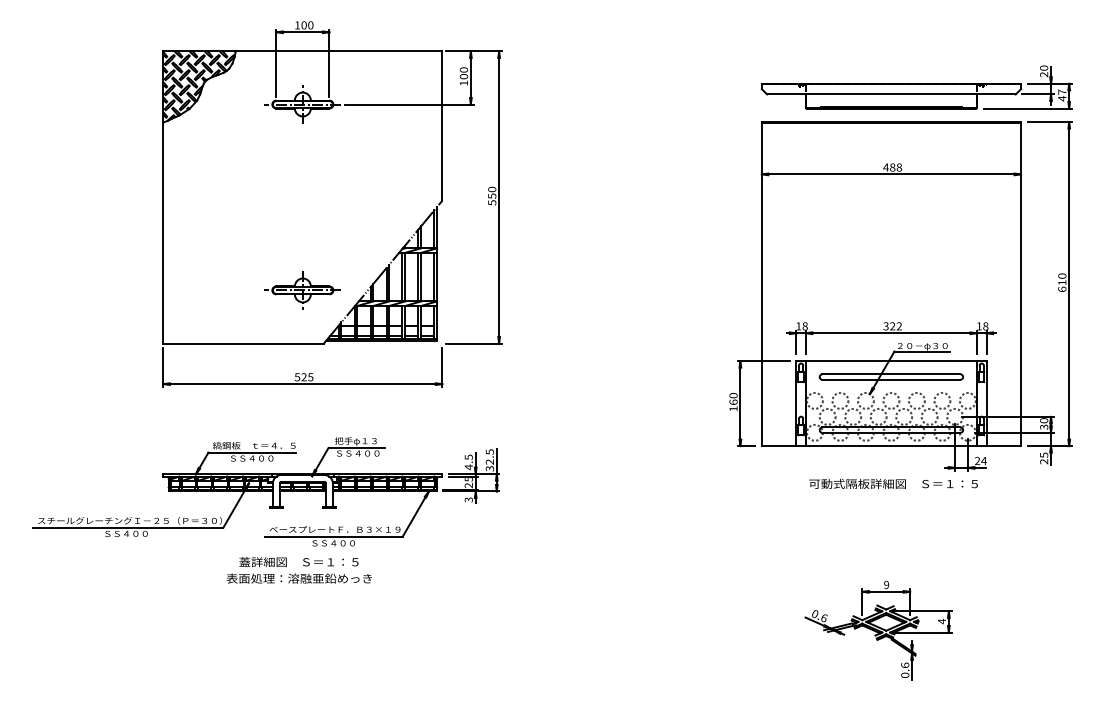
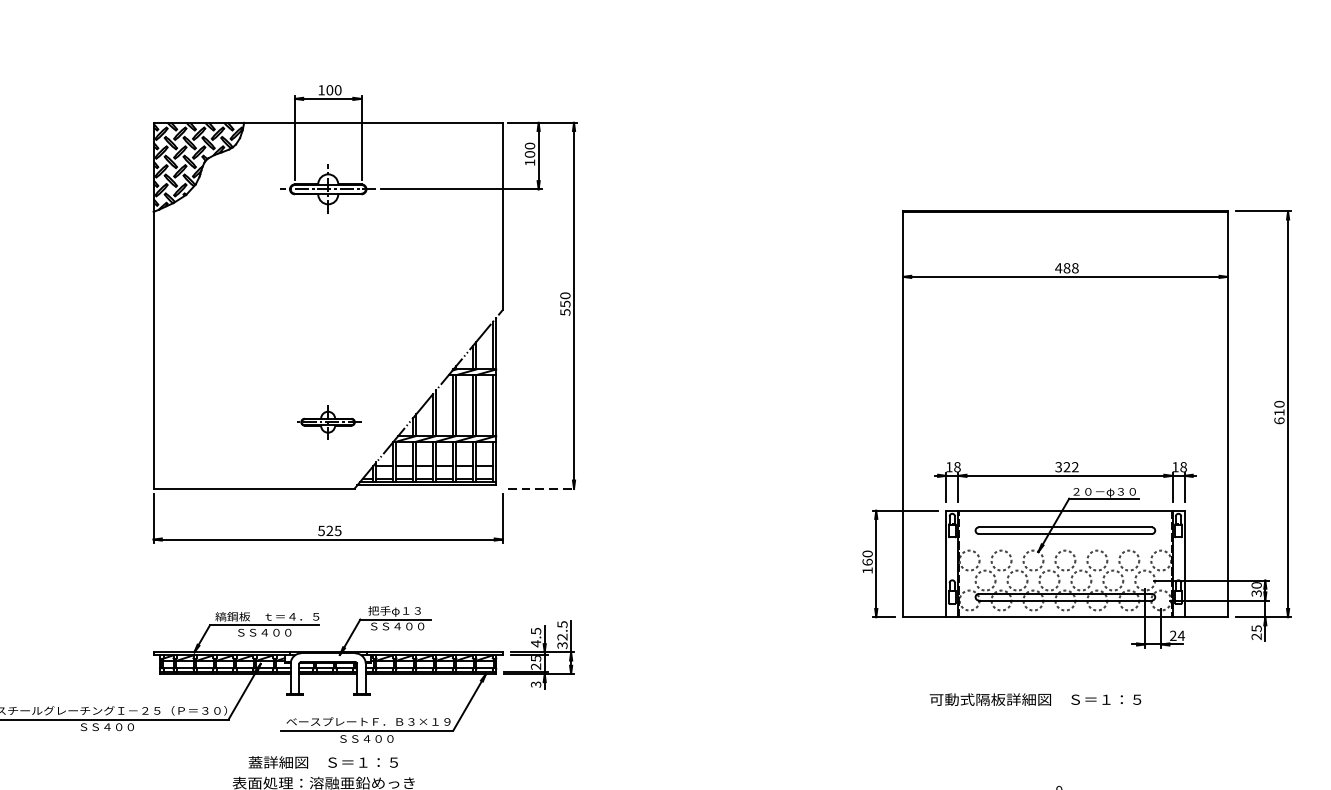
part: (916, 87) -> (1096, 168), removed
part: (302, 290) -> (327, 422), size x0.7
line: (474, 343) -> (543, 488), solid -> dashed
text: (893, 483) -> (1035, 699), moved

